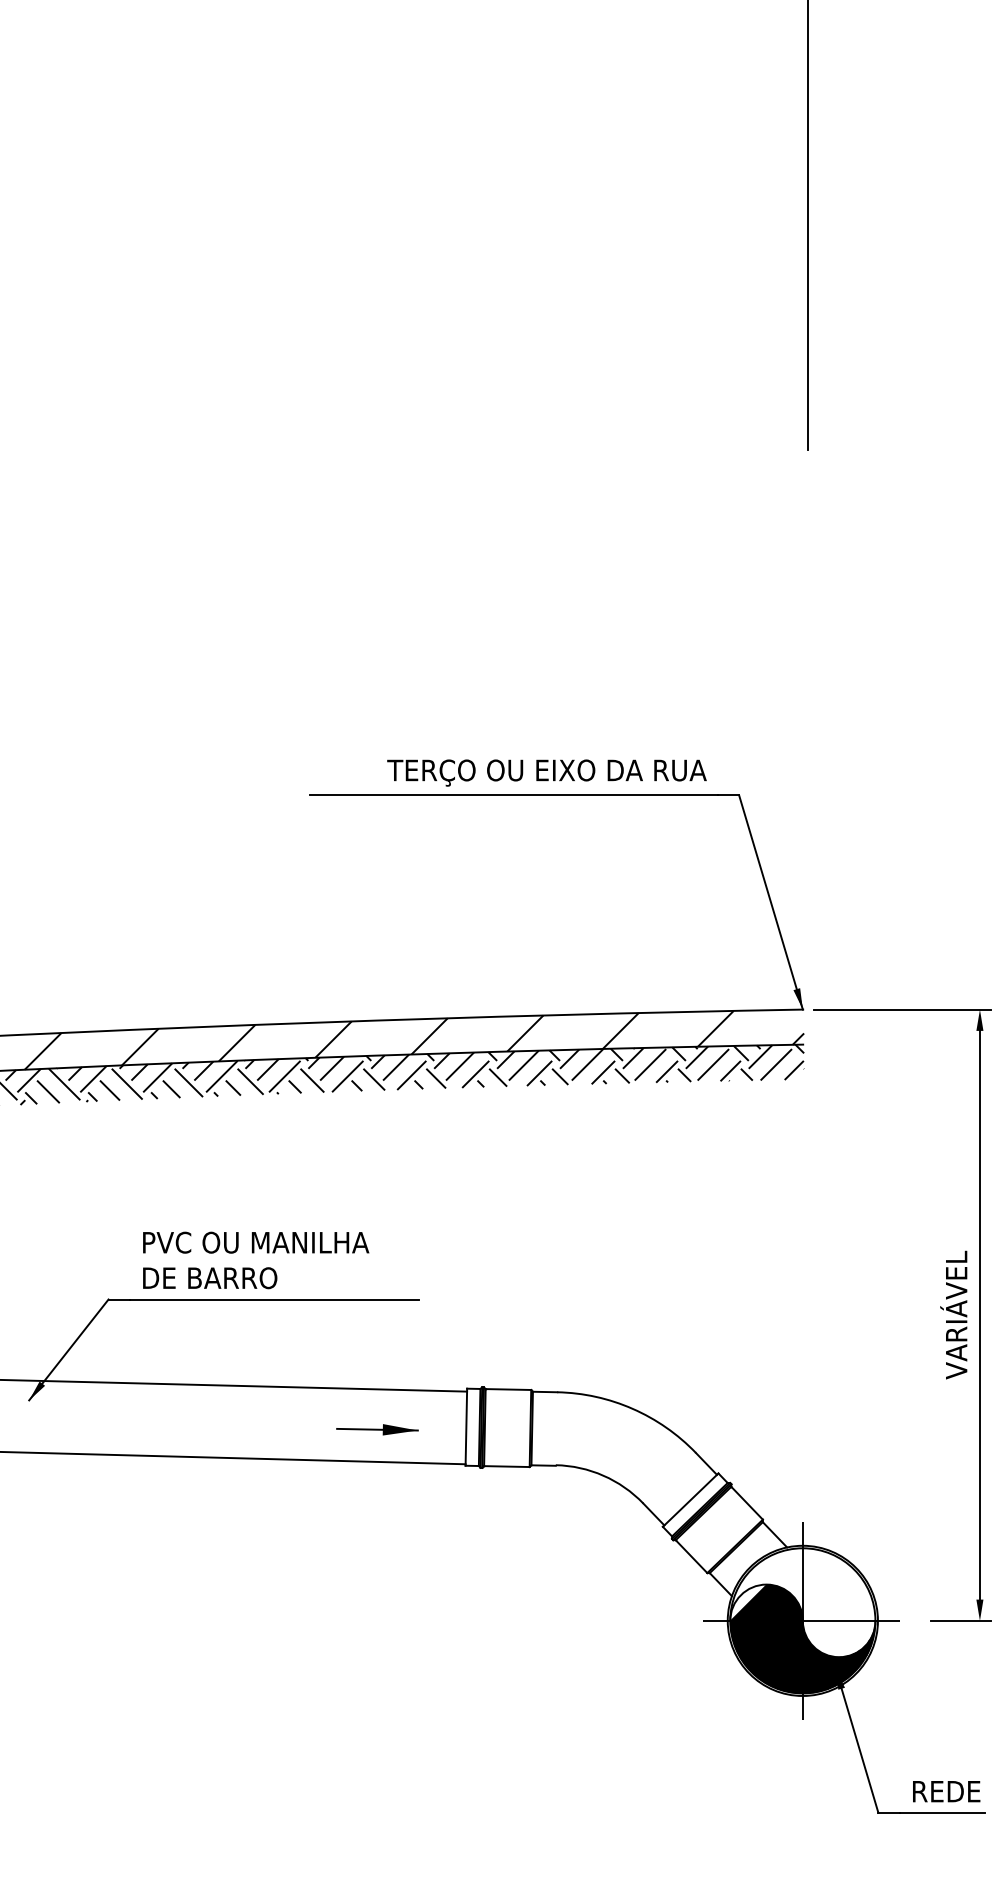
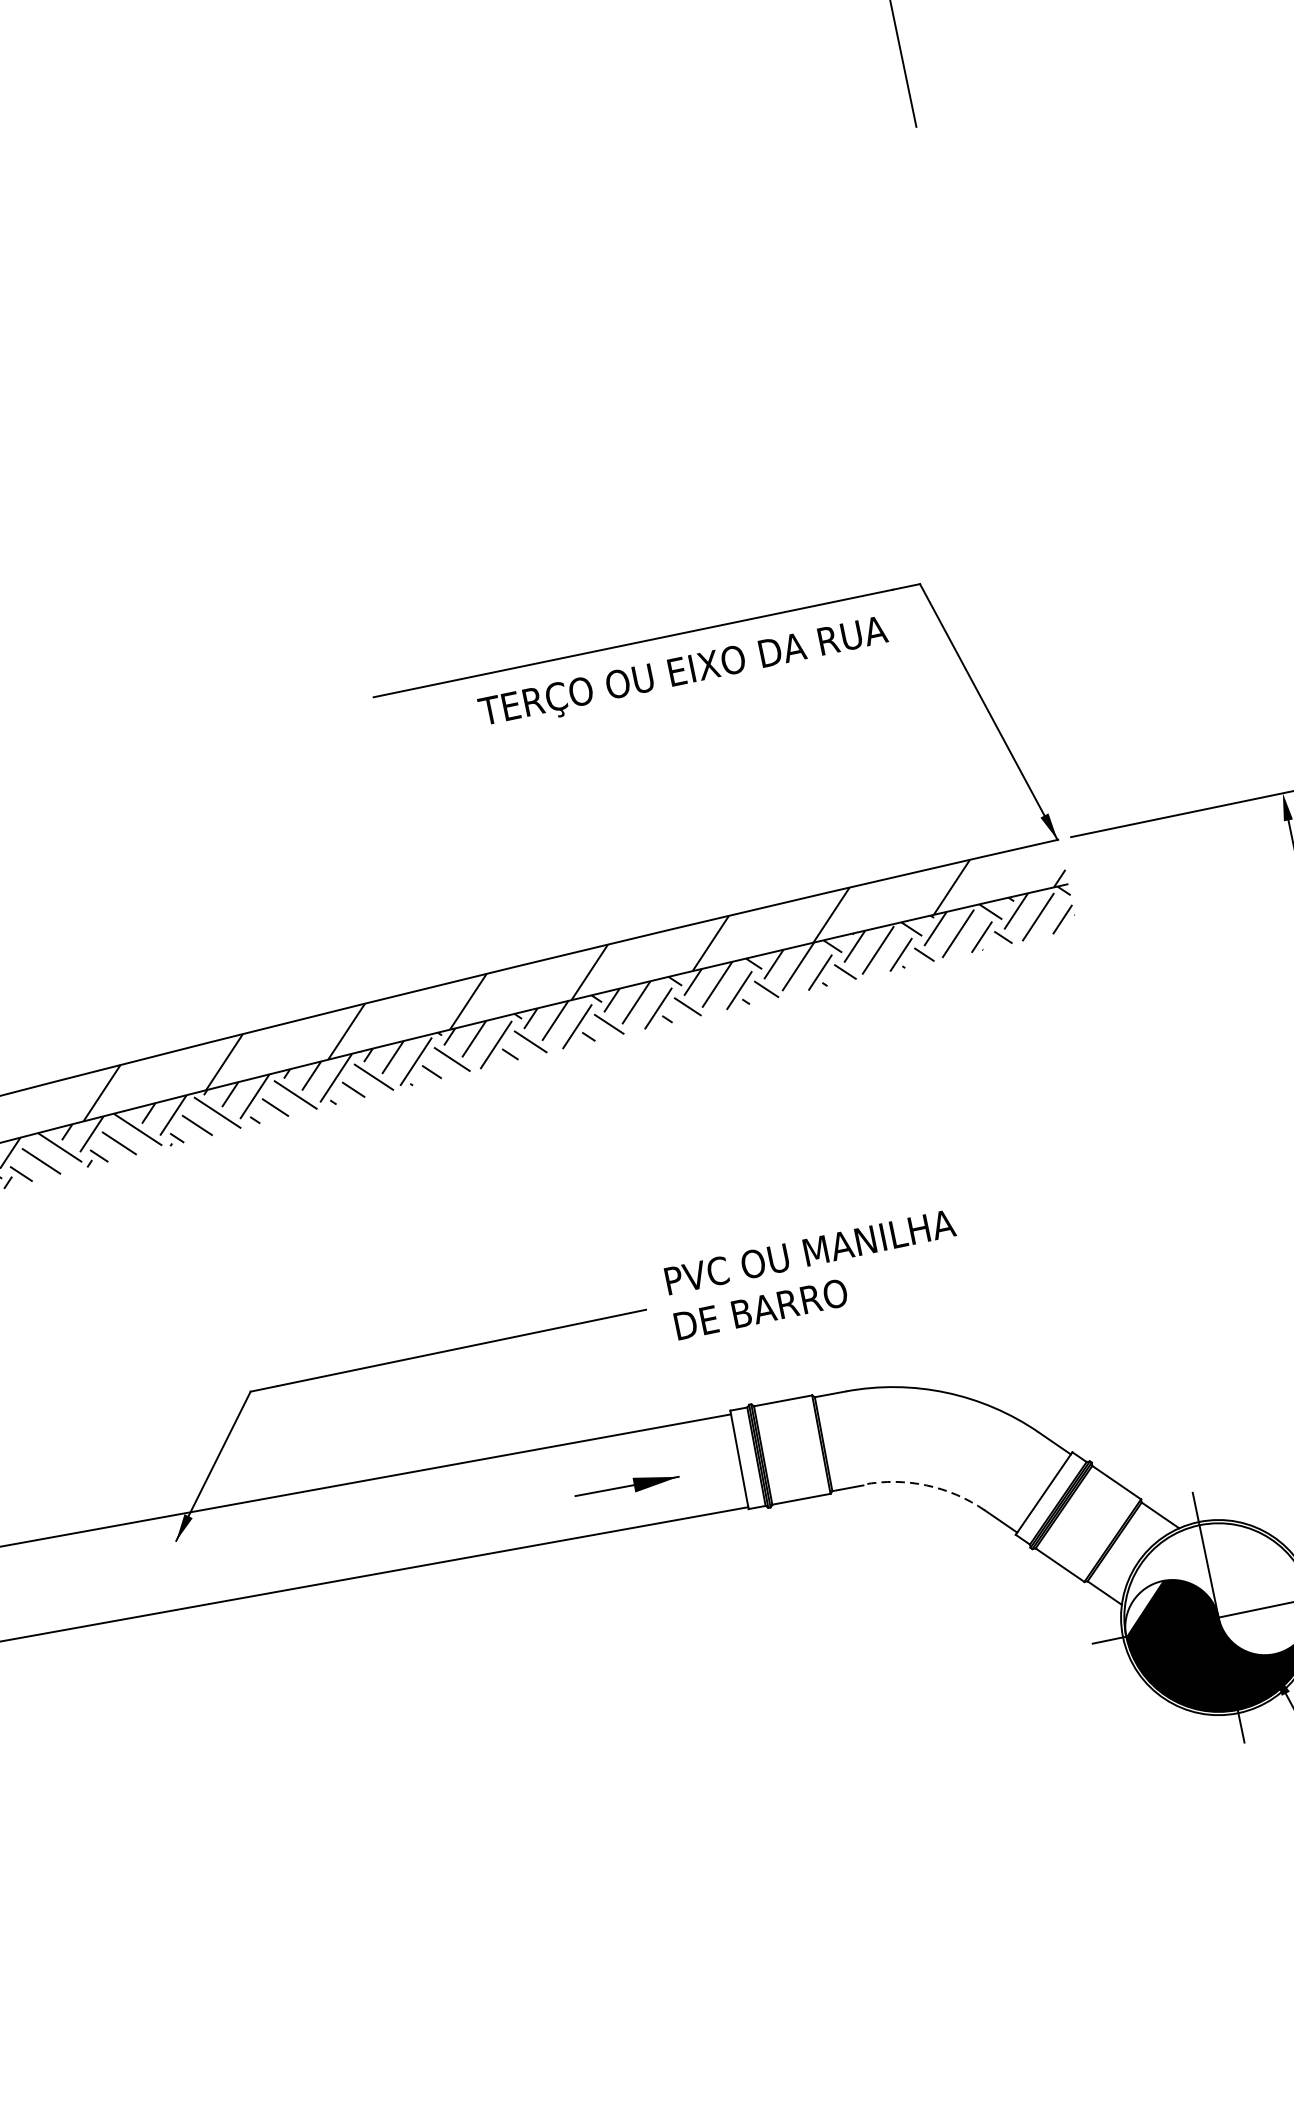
text: (546, 772) -> (682, 673), moved
text: (256, 1260) -> (815, 1274), moved
arc: (603, 1475) -> (926, 1485), solid -> dashed

